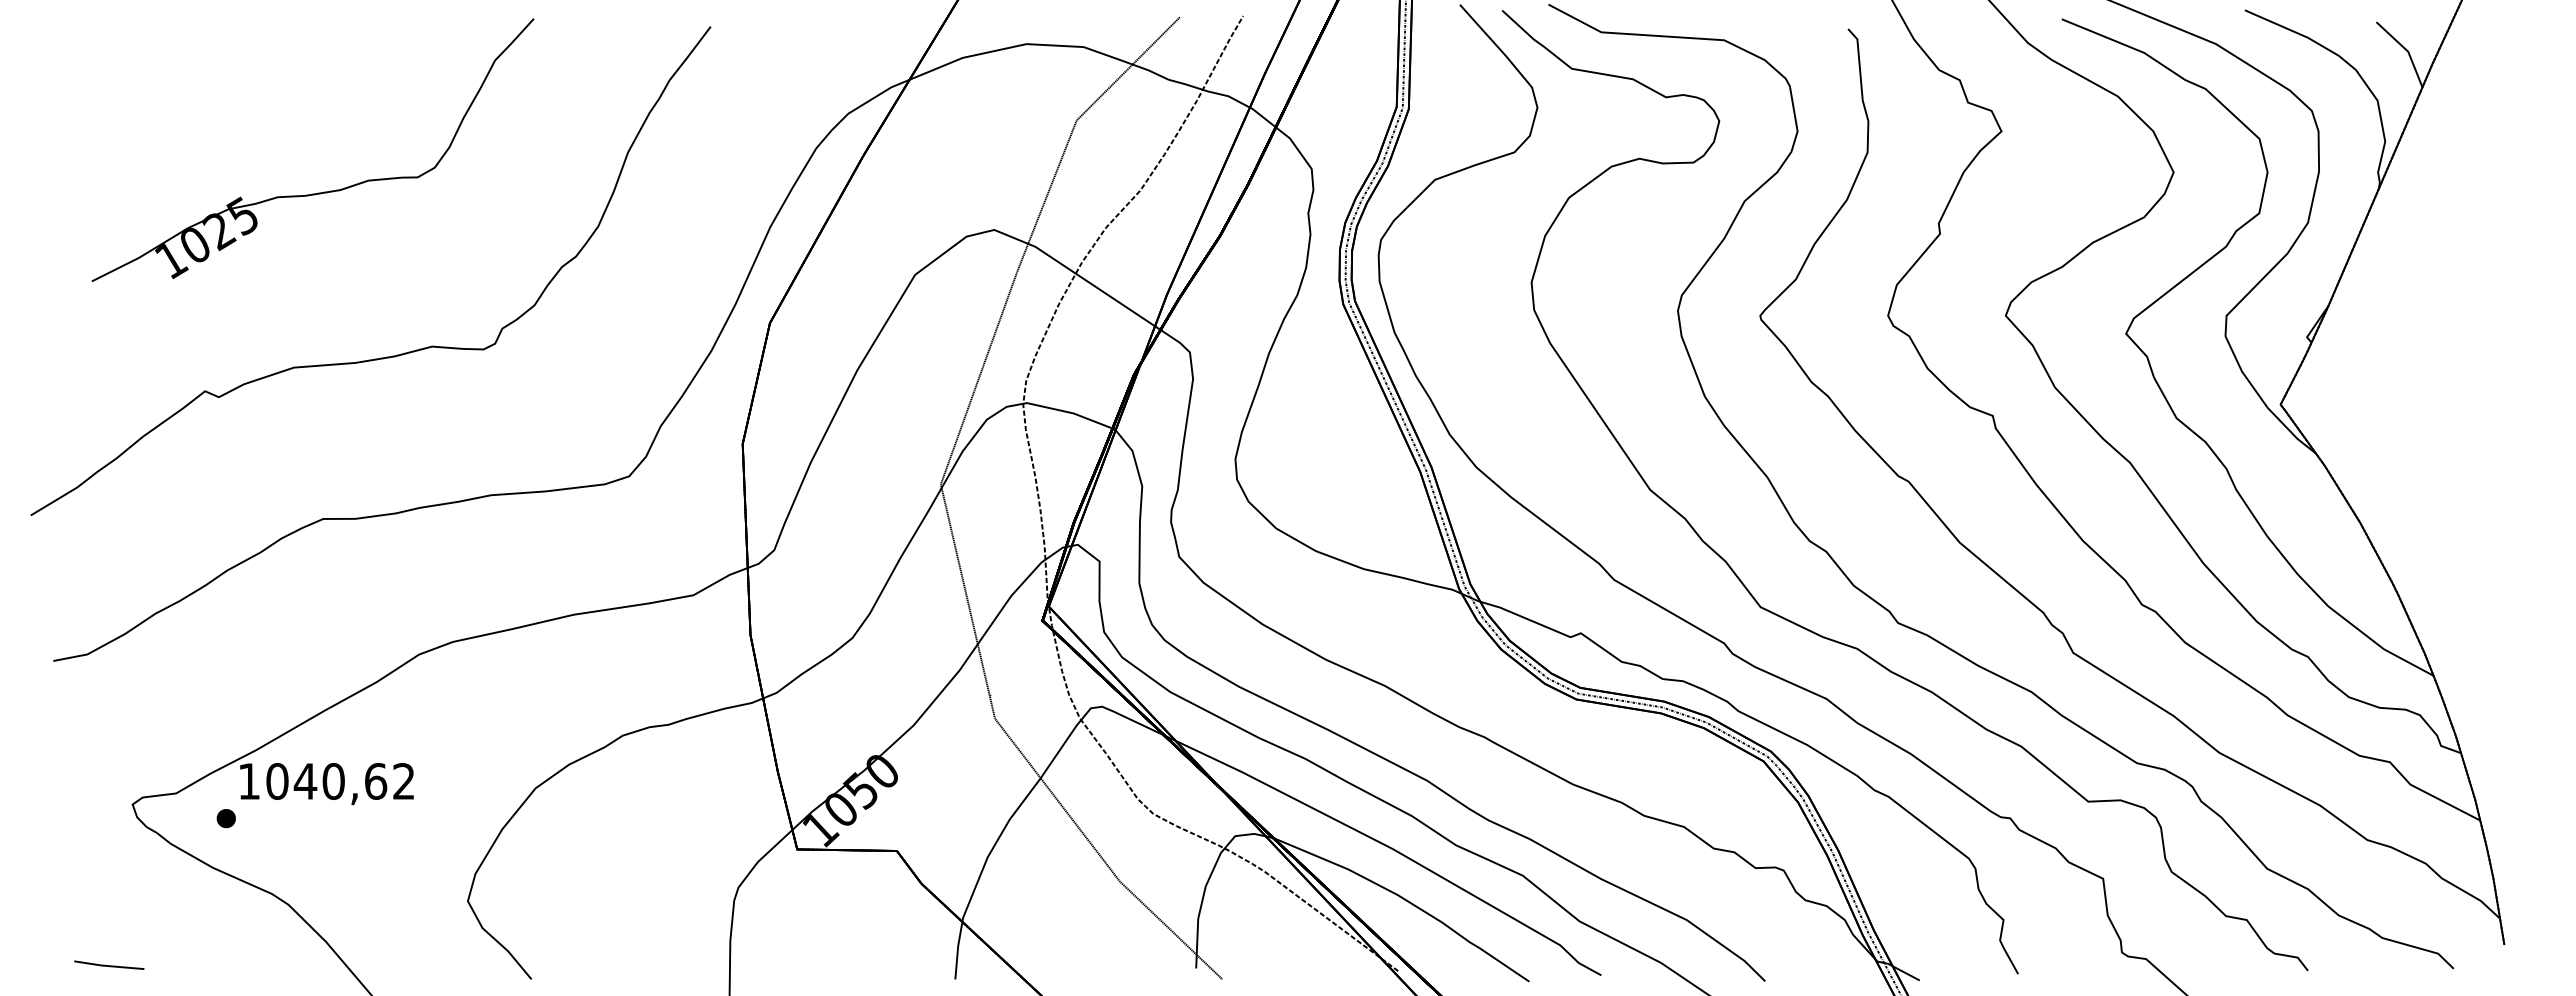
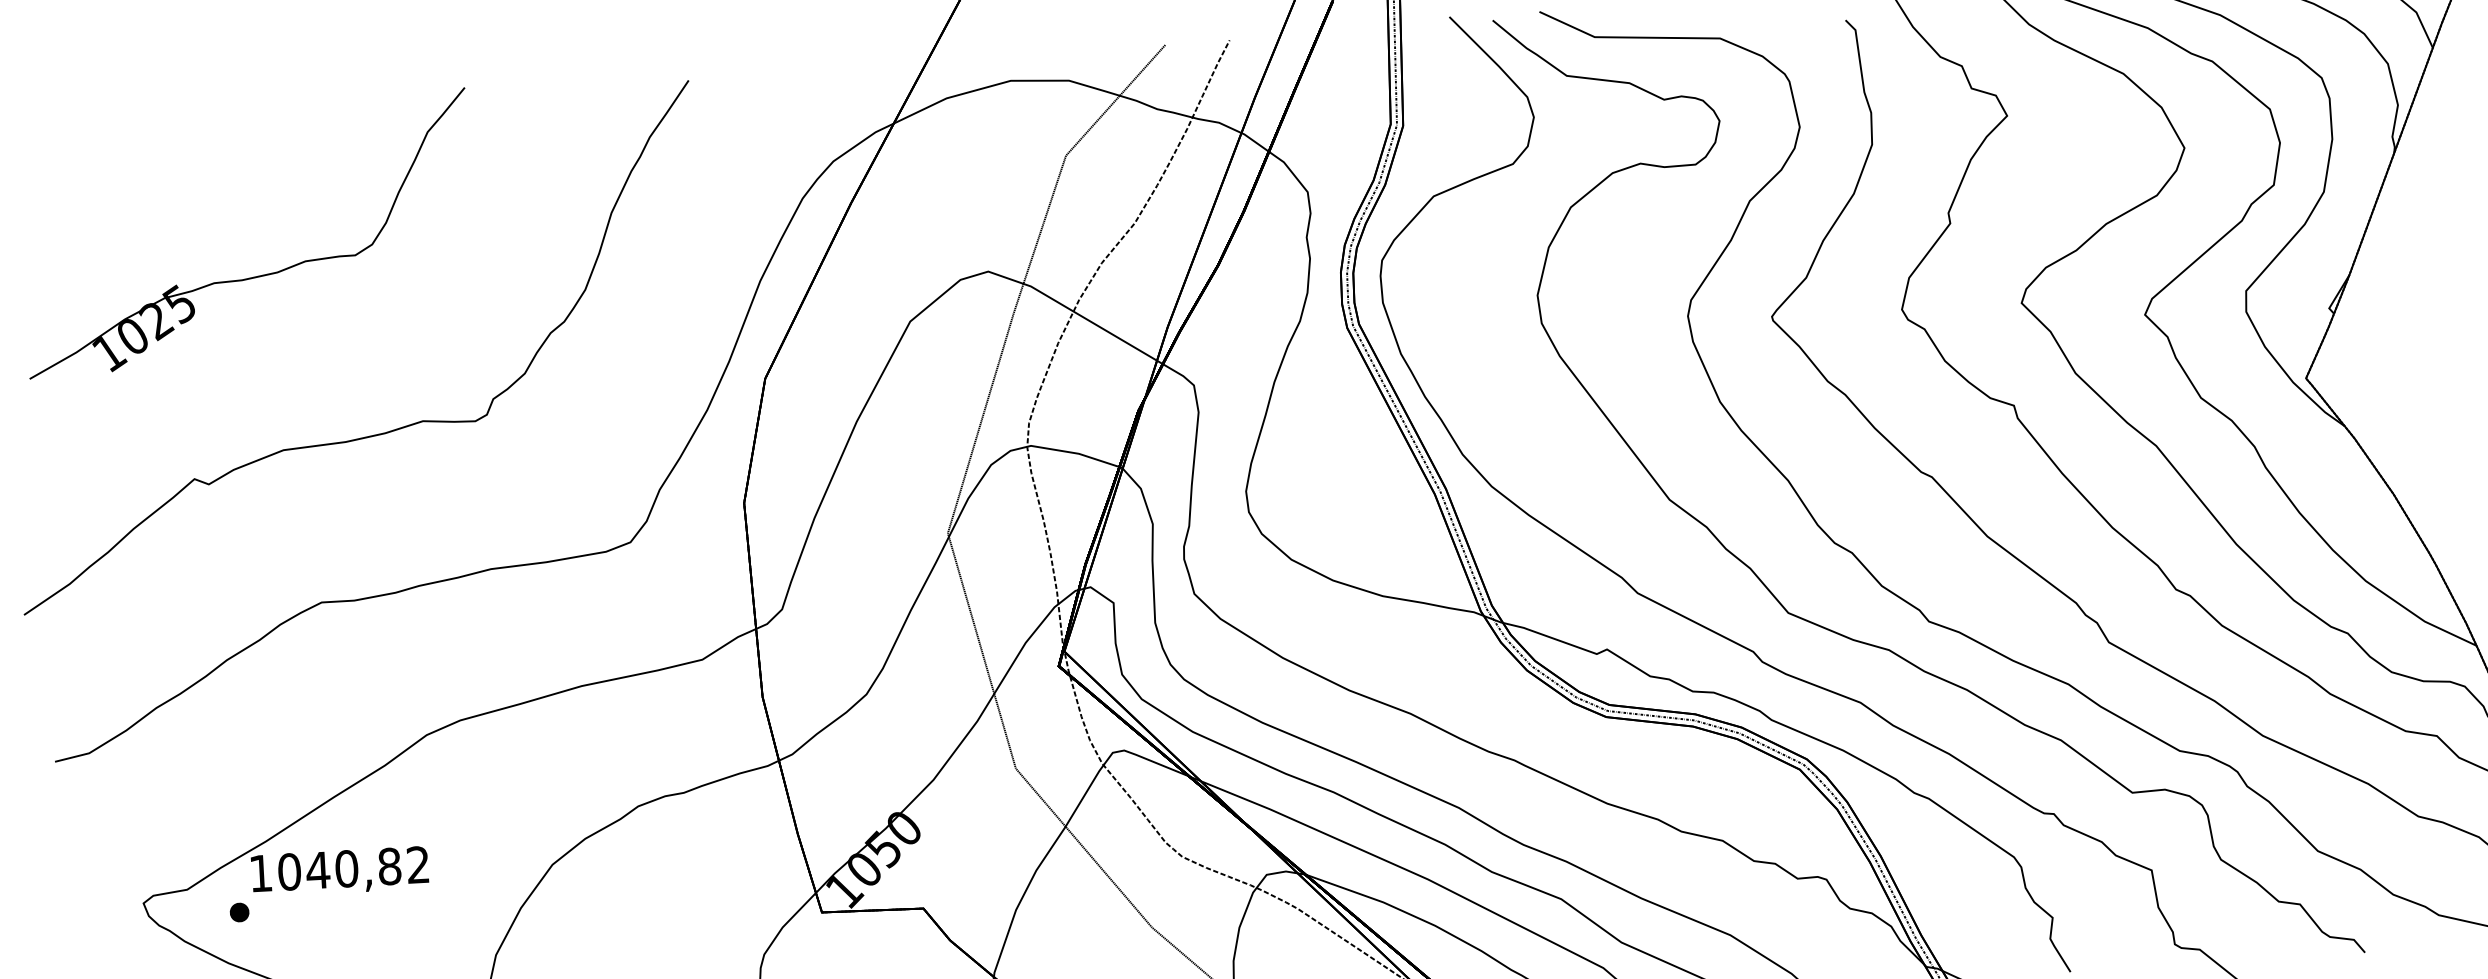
part: (317, 192) -> (254, 276), moved
text: (376, 781) -> (390, 866), 1040,62 -> 1040,82

